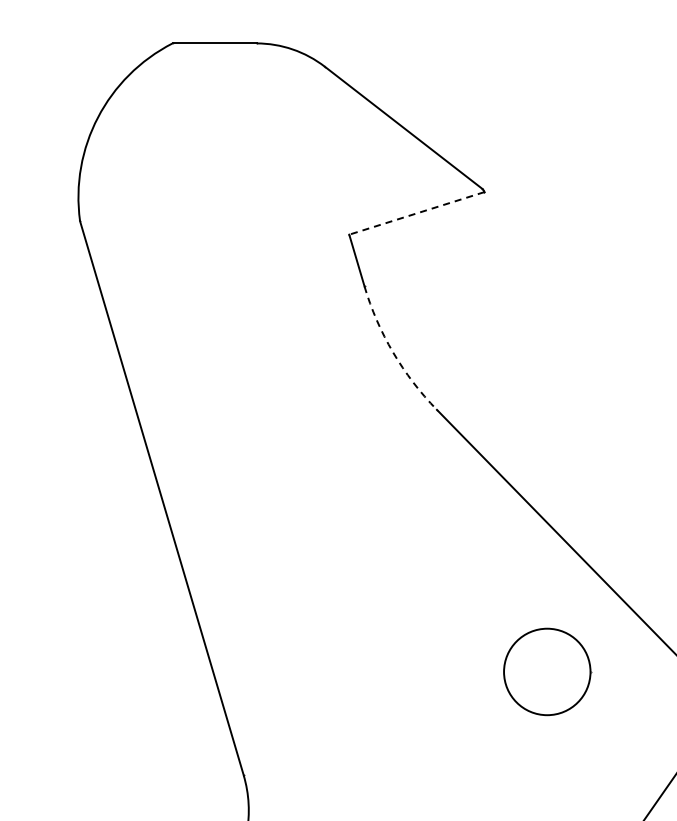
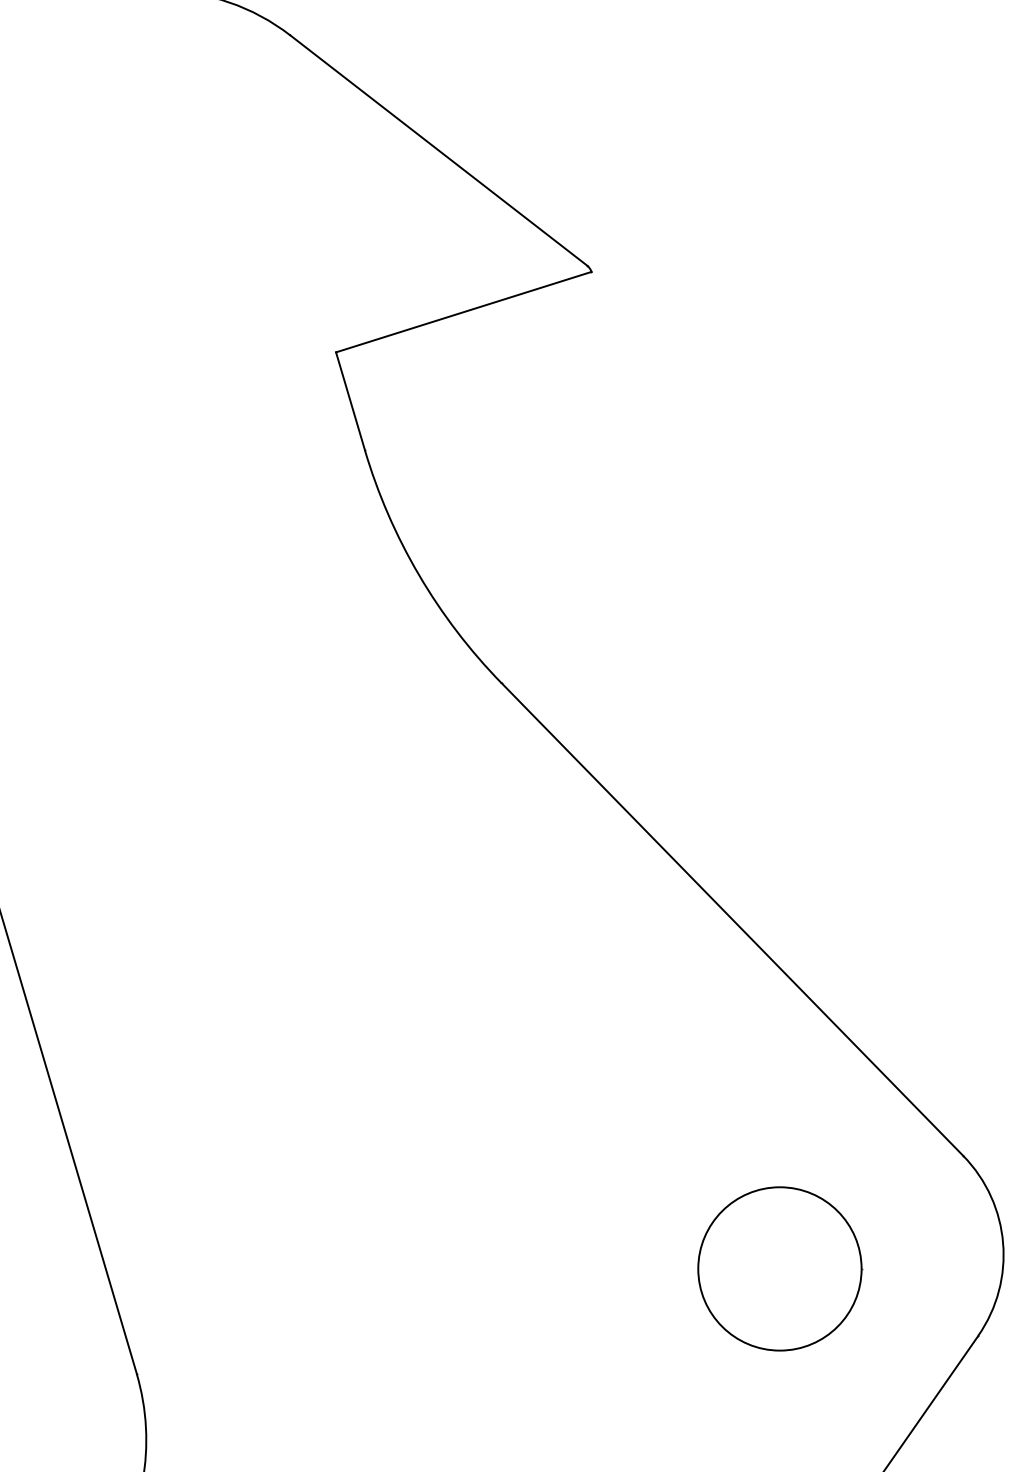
line: (416, 213) -> (463, 312), dashed -> solid
arc: (393, 352) -> (419, 574), dashed -> solid
part: (547, 671) -> (780, 1268), moved

